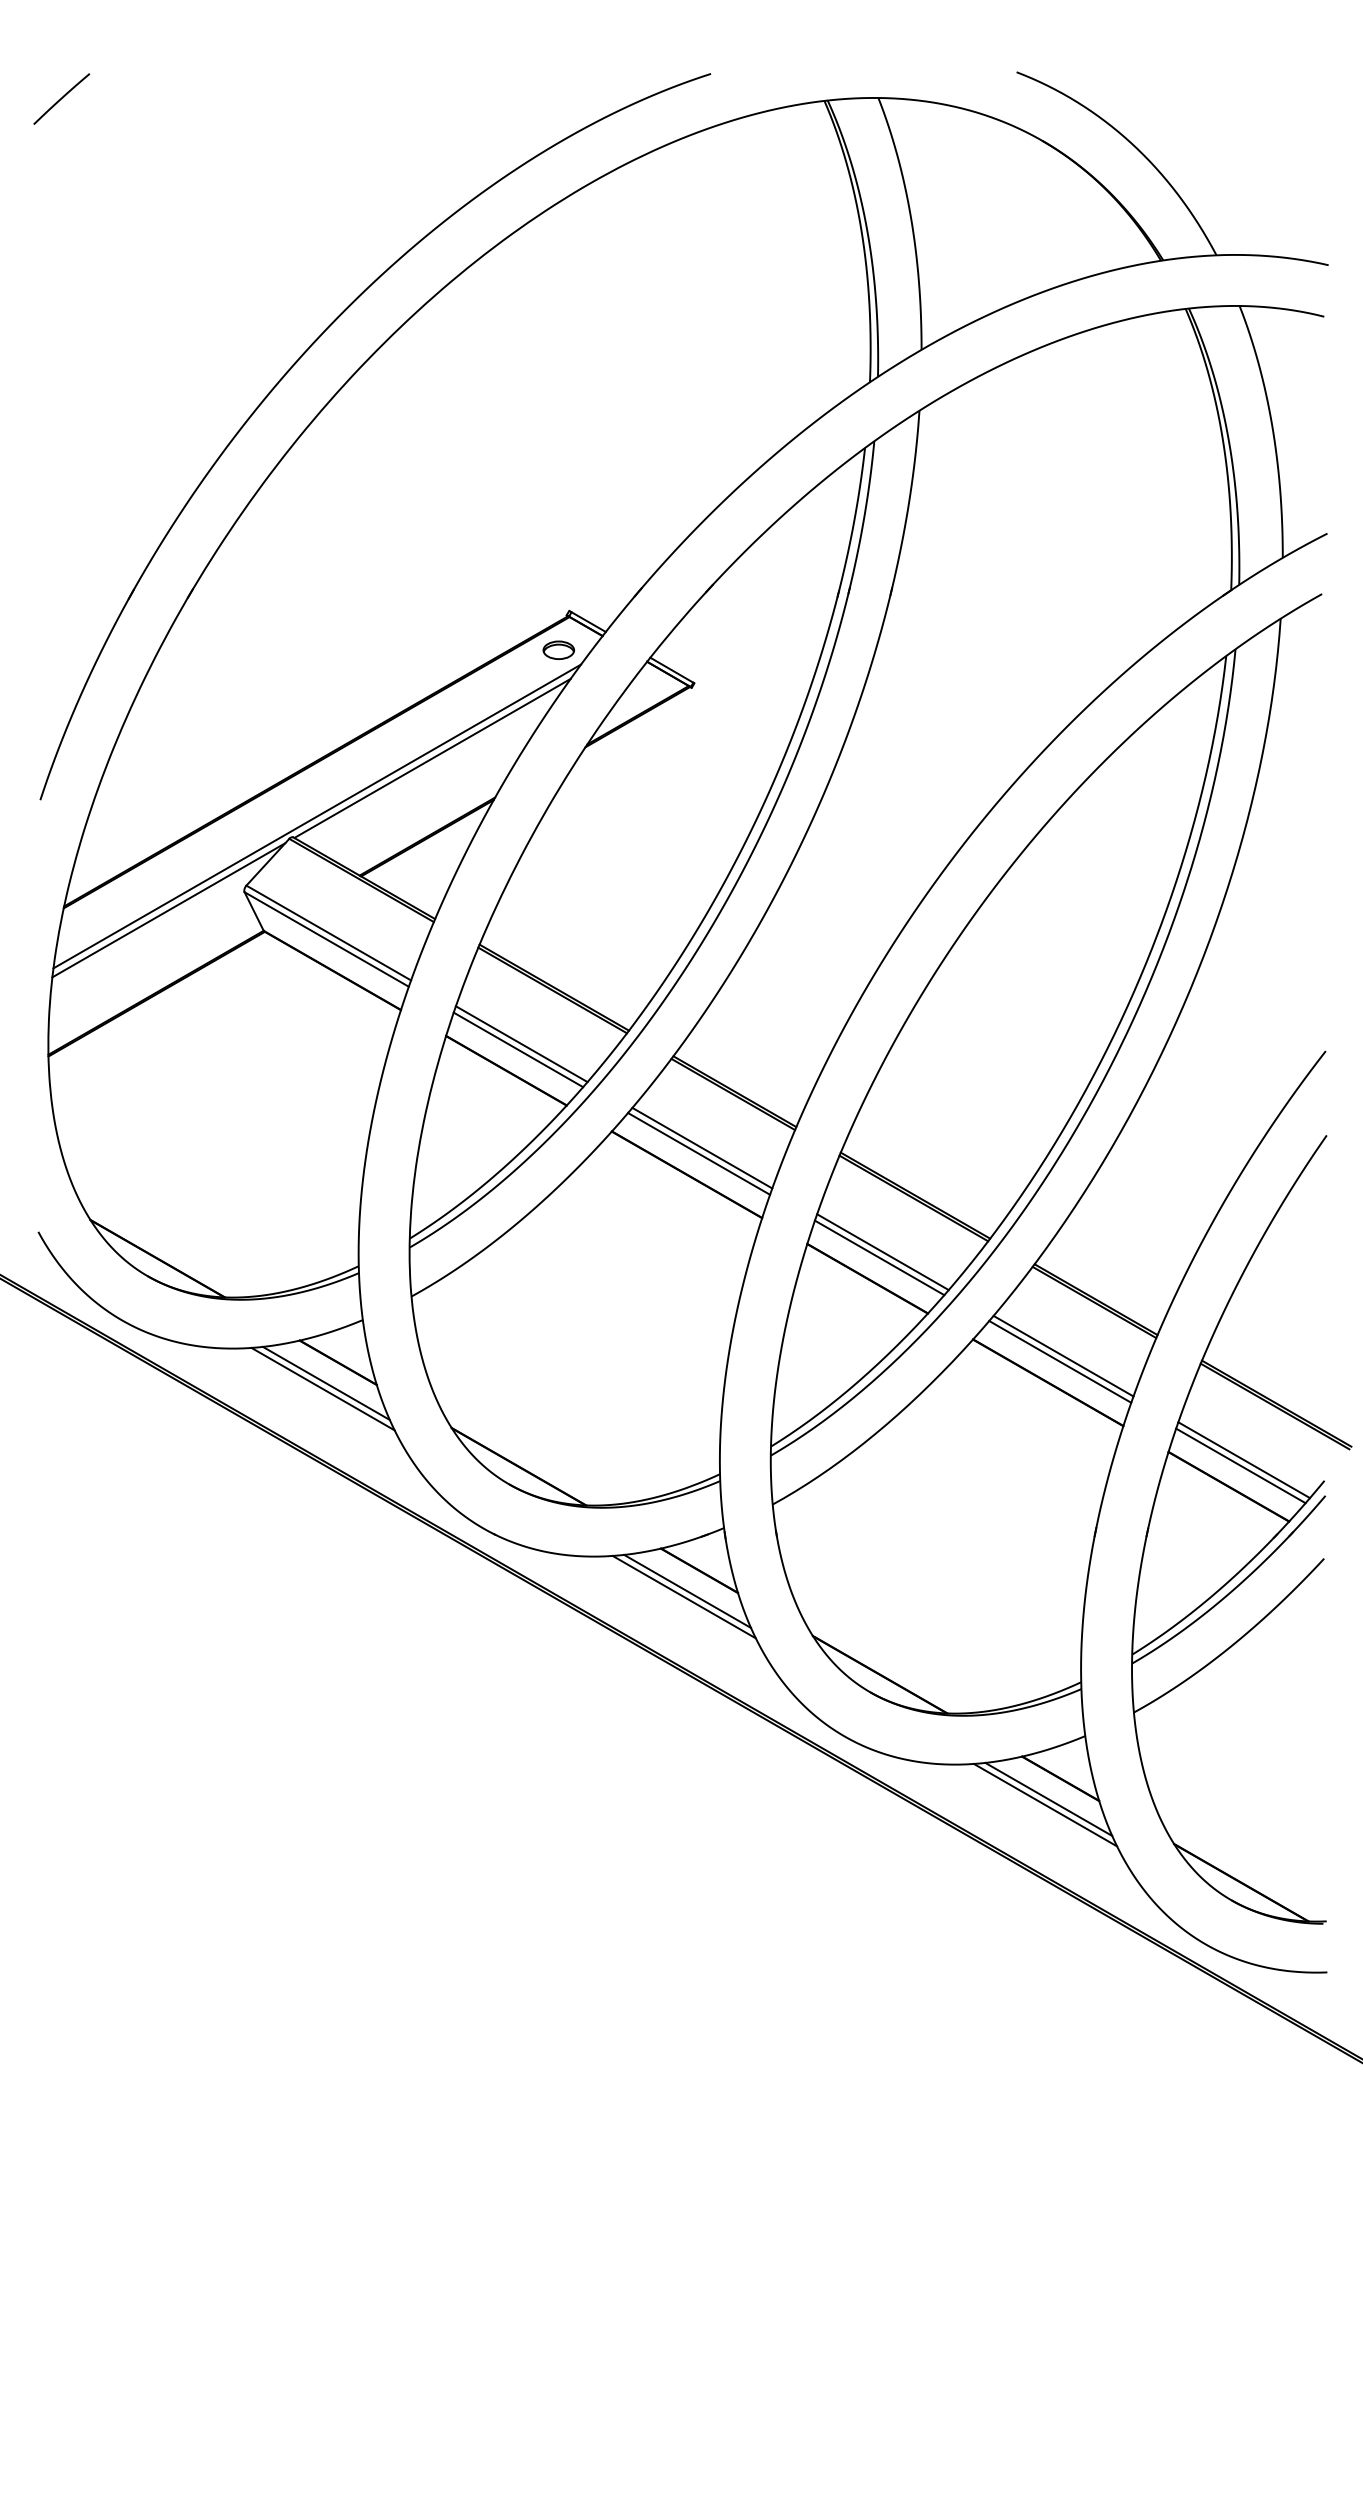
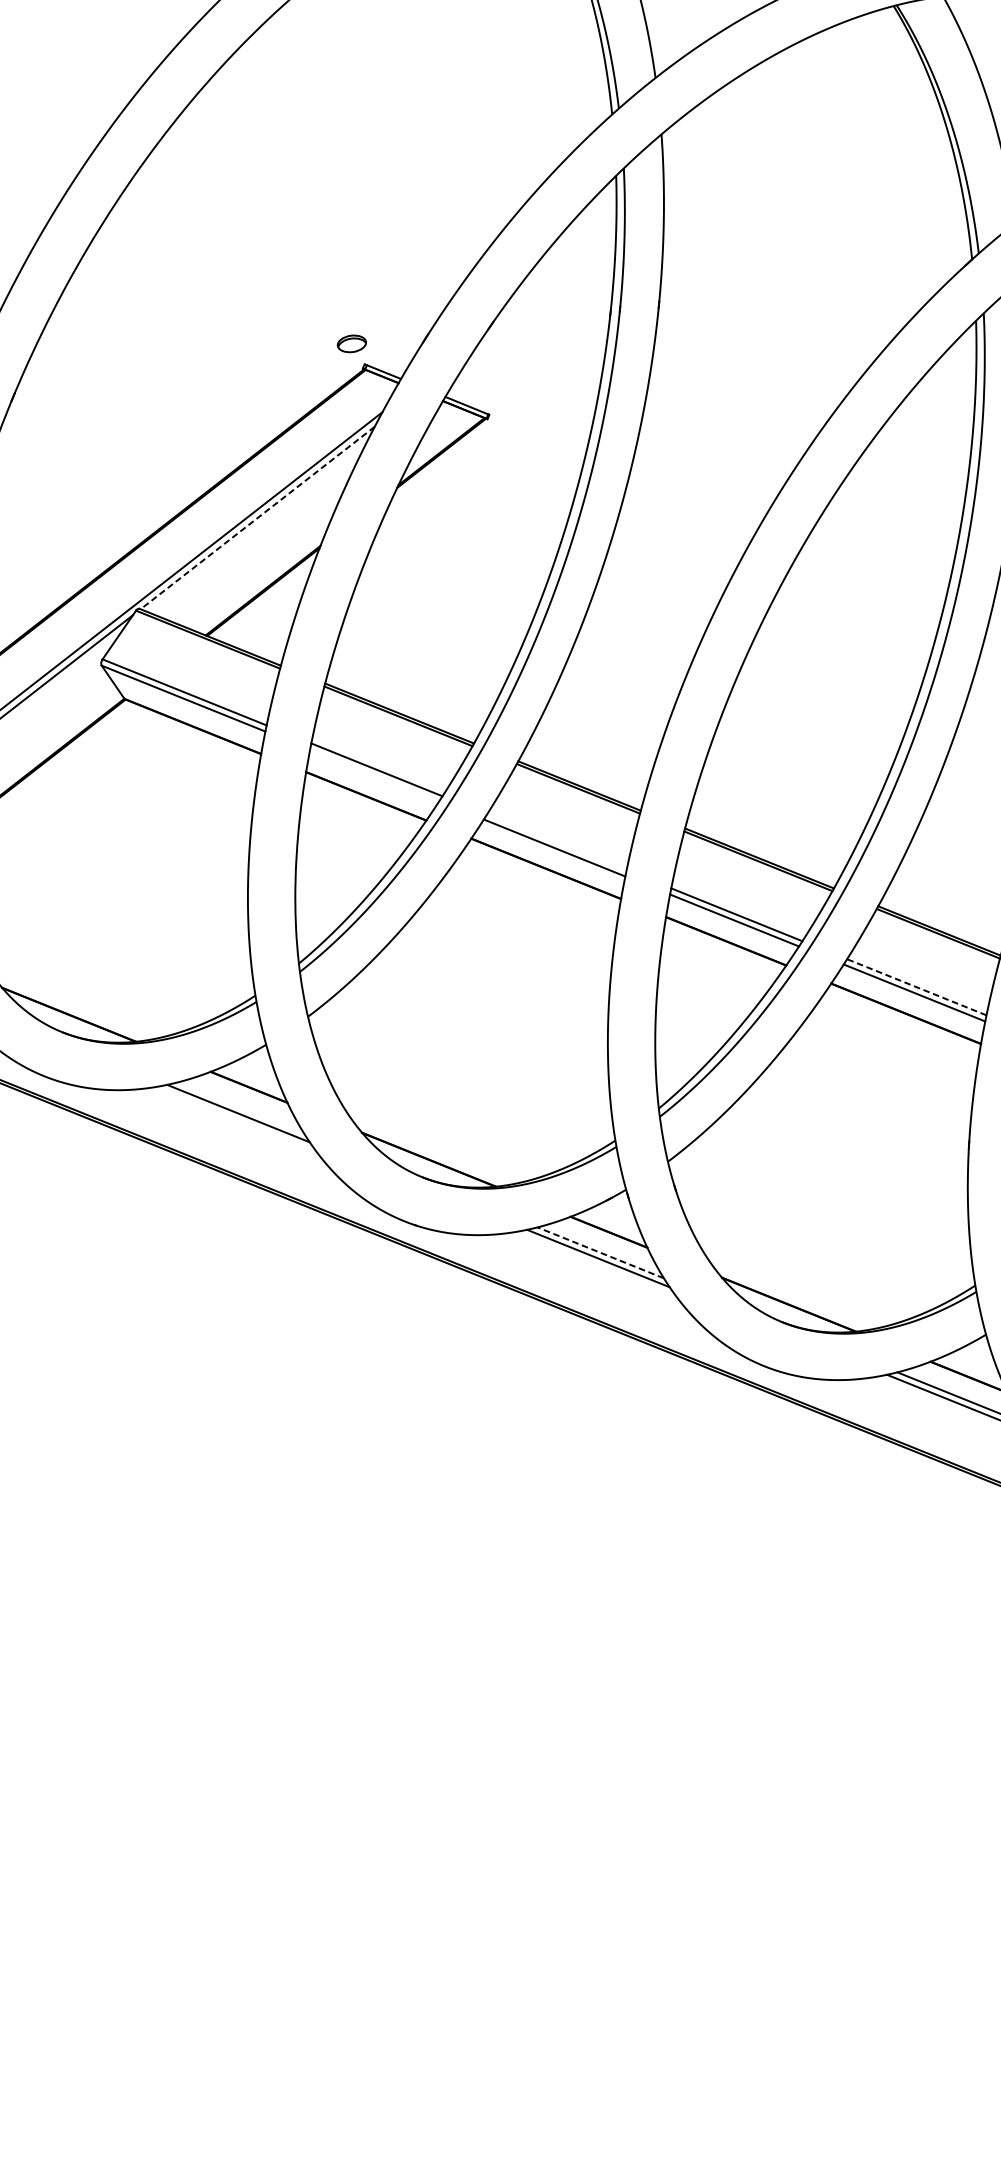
part: (558, 649) -> (351, 343), moved
line: (432, 758) -> (257, 518), solid -> dashed
line: (518, 1049) -> (374, 775), removed
line: (702, 1147) -> (556, 841), removed
line: (1063, 1356) -> (916, 987), solid -> dashed
line: (325, 1382) -> (239, 1107), removed
line: (687, 1591) -> (600, 1252), solid -> dashed

